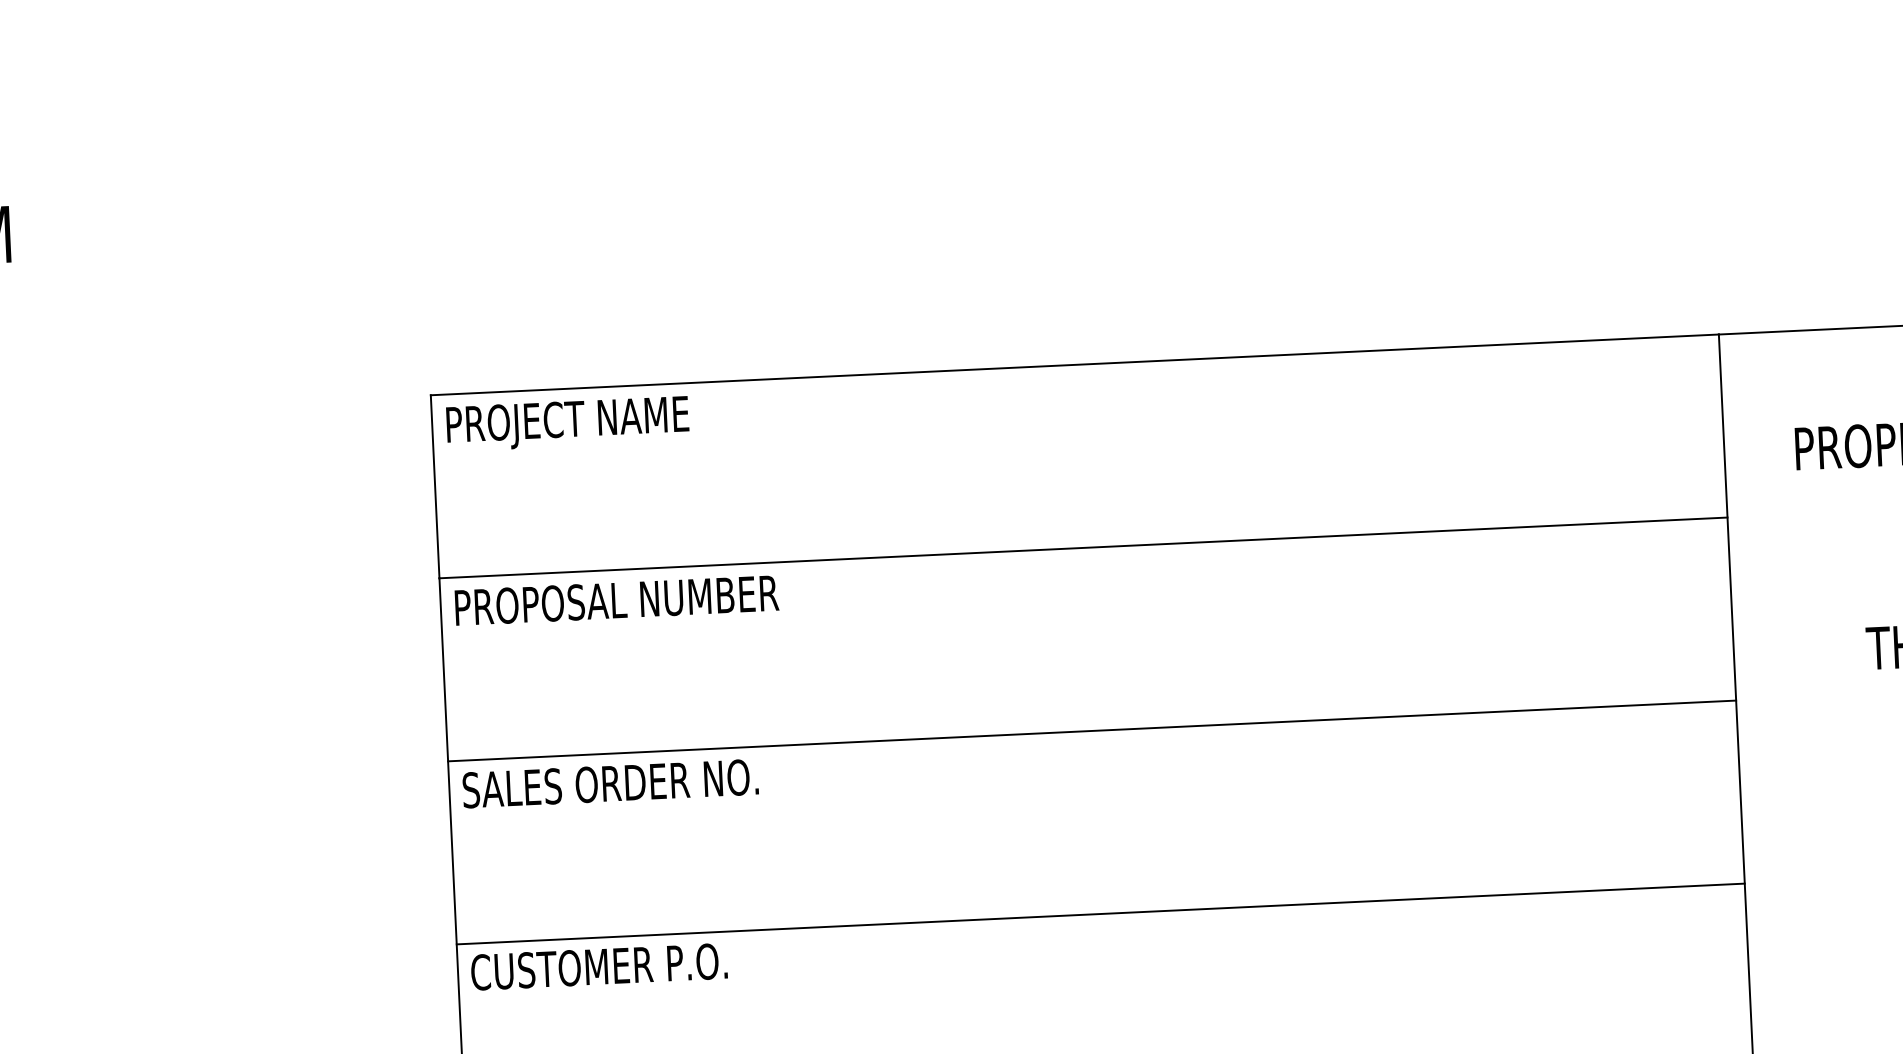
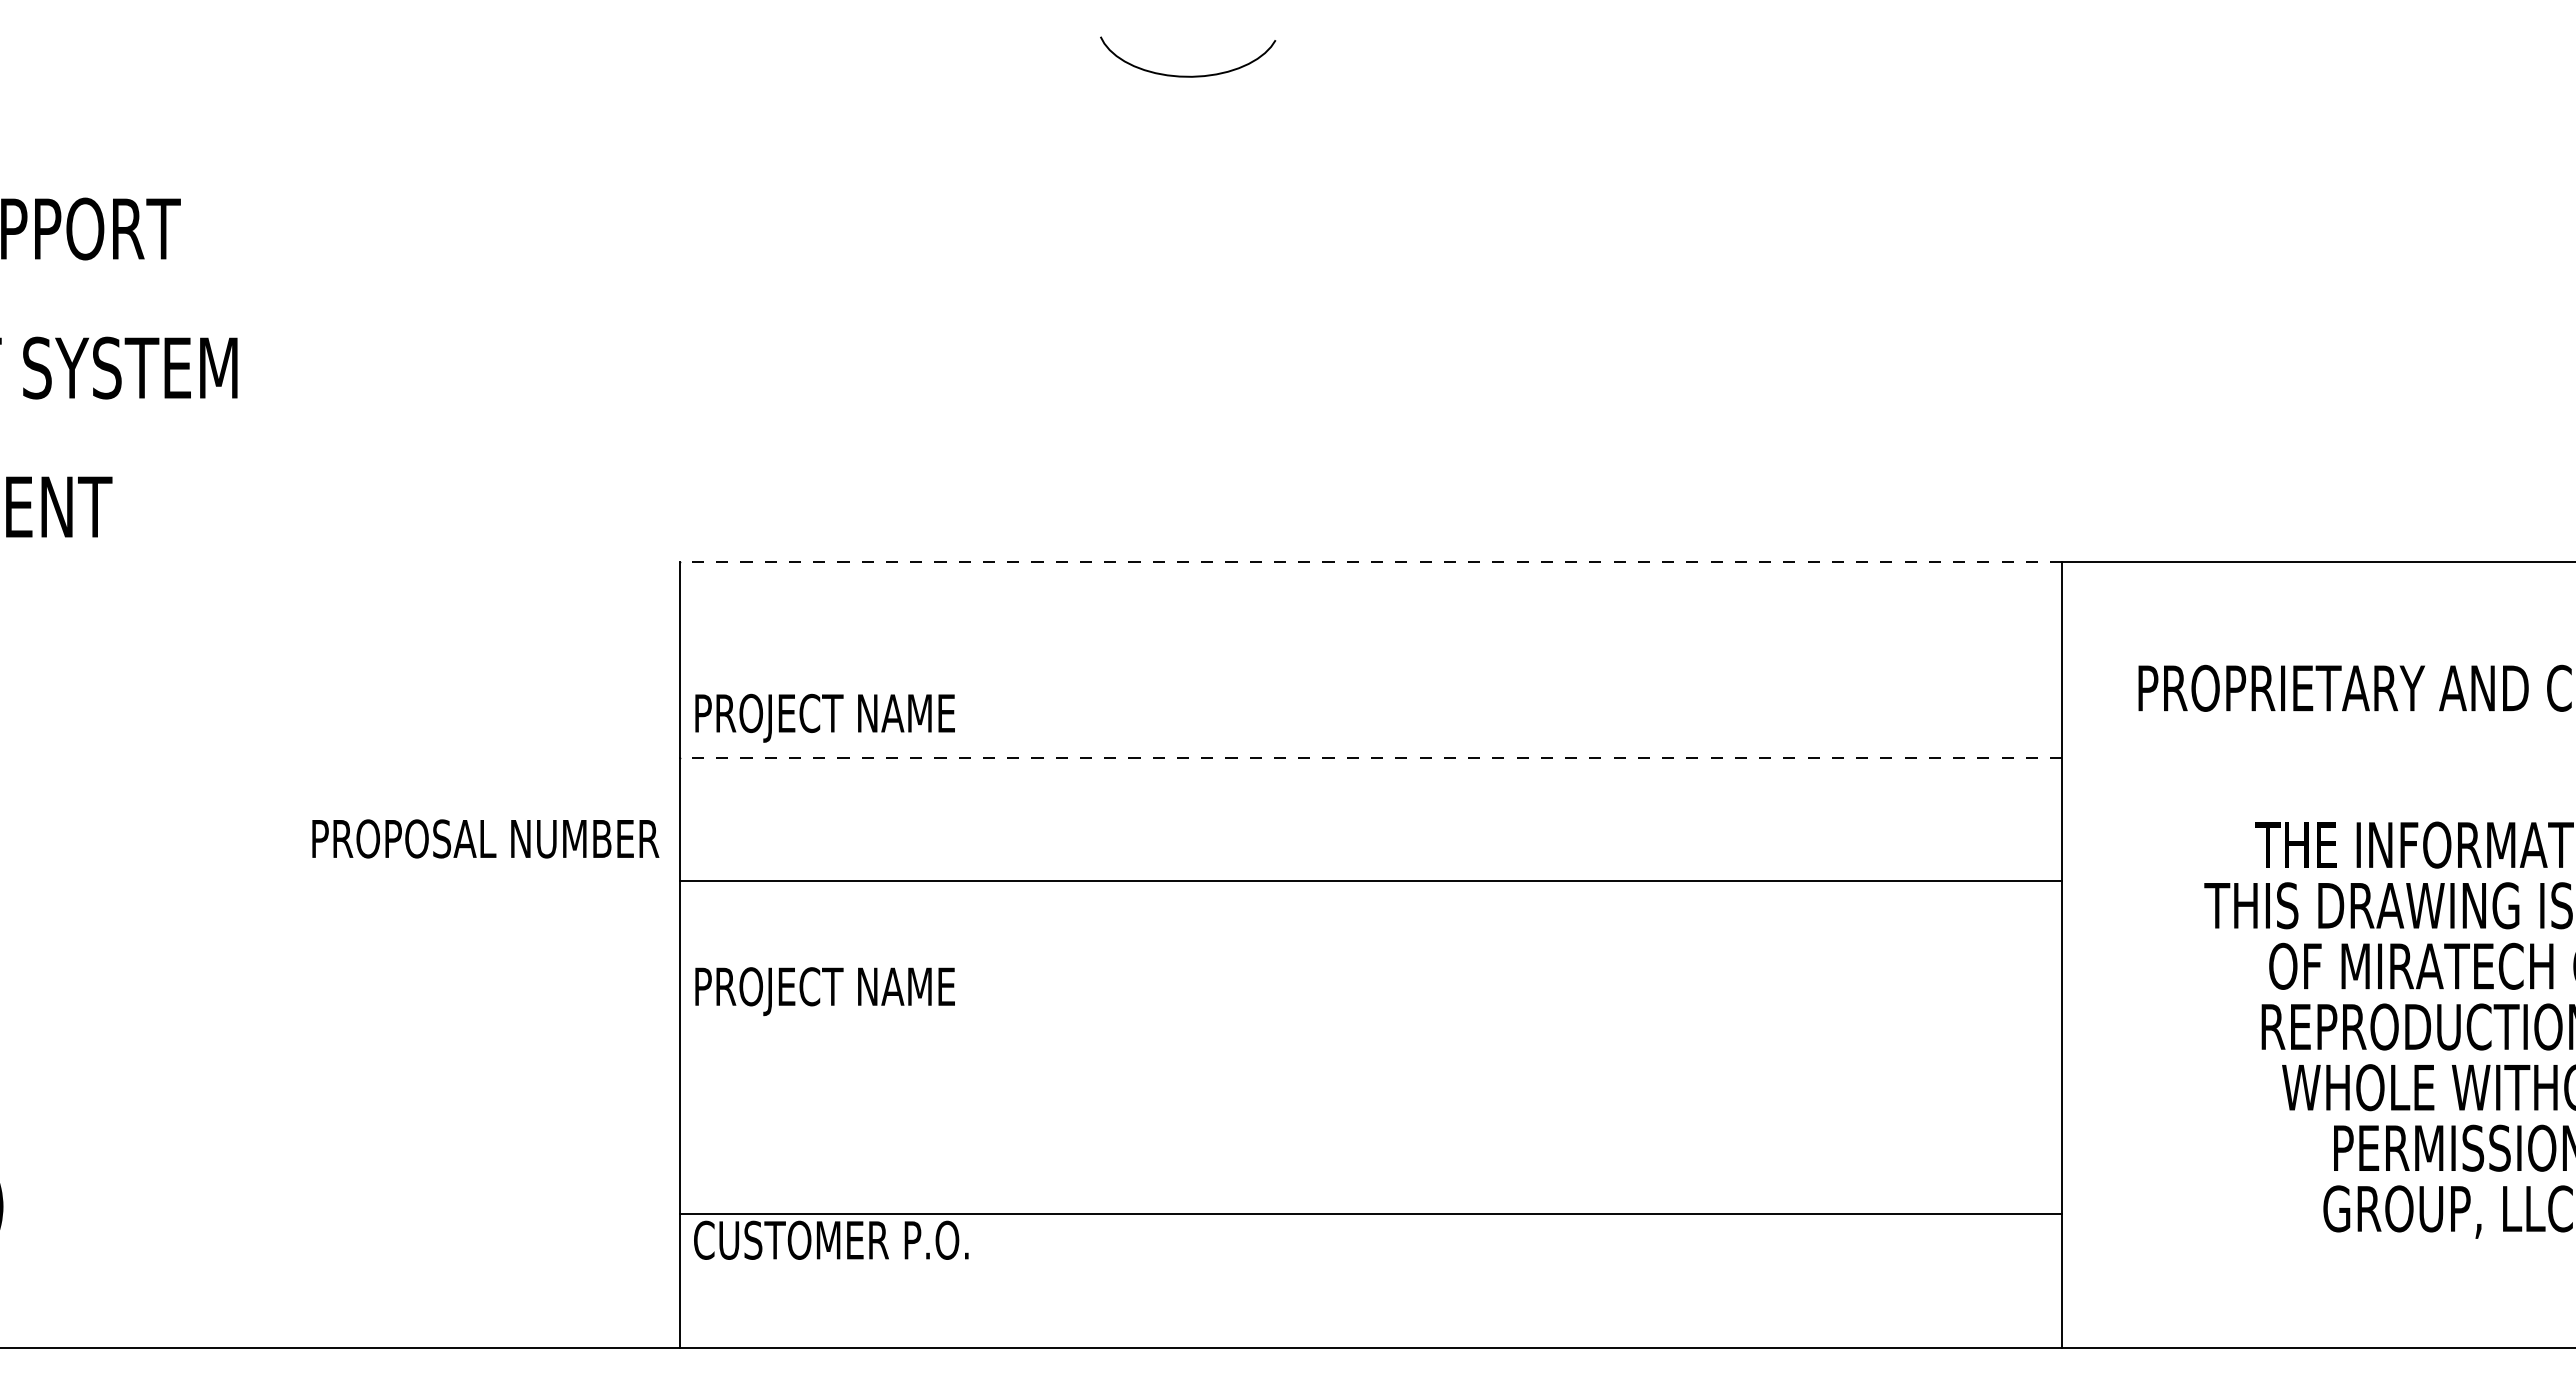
line: (1074, 364) -> (1370, 561), solid -> dashed
text: (567, 423) -> (824, 717), moved
line: (1083, 548) -> (1370, 758), solid -> dashed
text: (616, 600) -> (485, 838), moved
line: (1091, 730) -> (1370, 880), moved
text: (610, 788) -> (852, 991), SALES ORDER NO. -> PROJECT NAME
line: (1100, 914) -> (1370, 1214), moved
text: (599, 966) -> (831, 1239), moved

